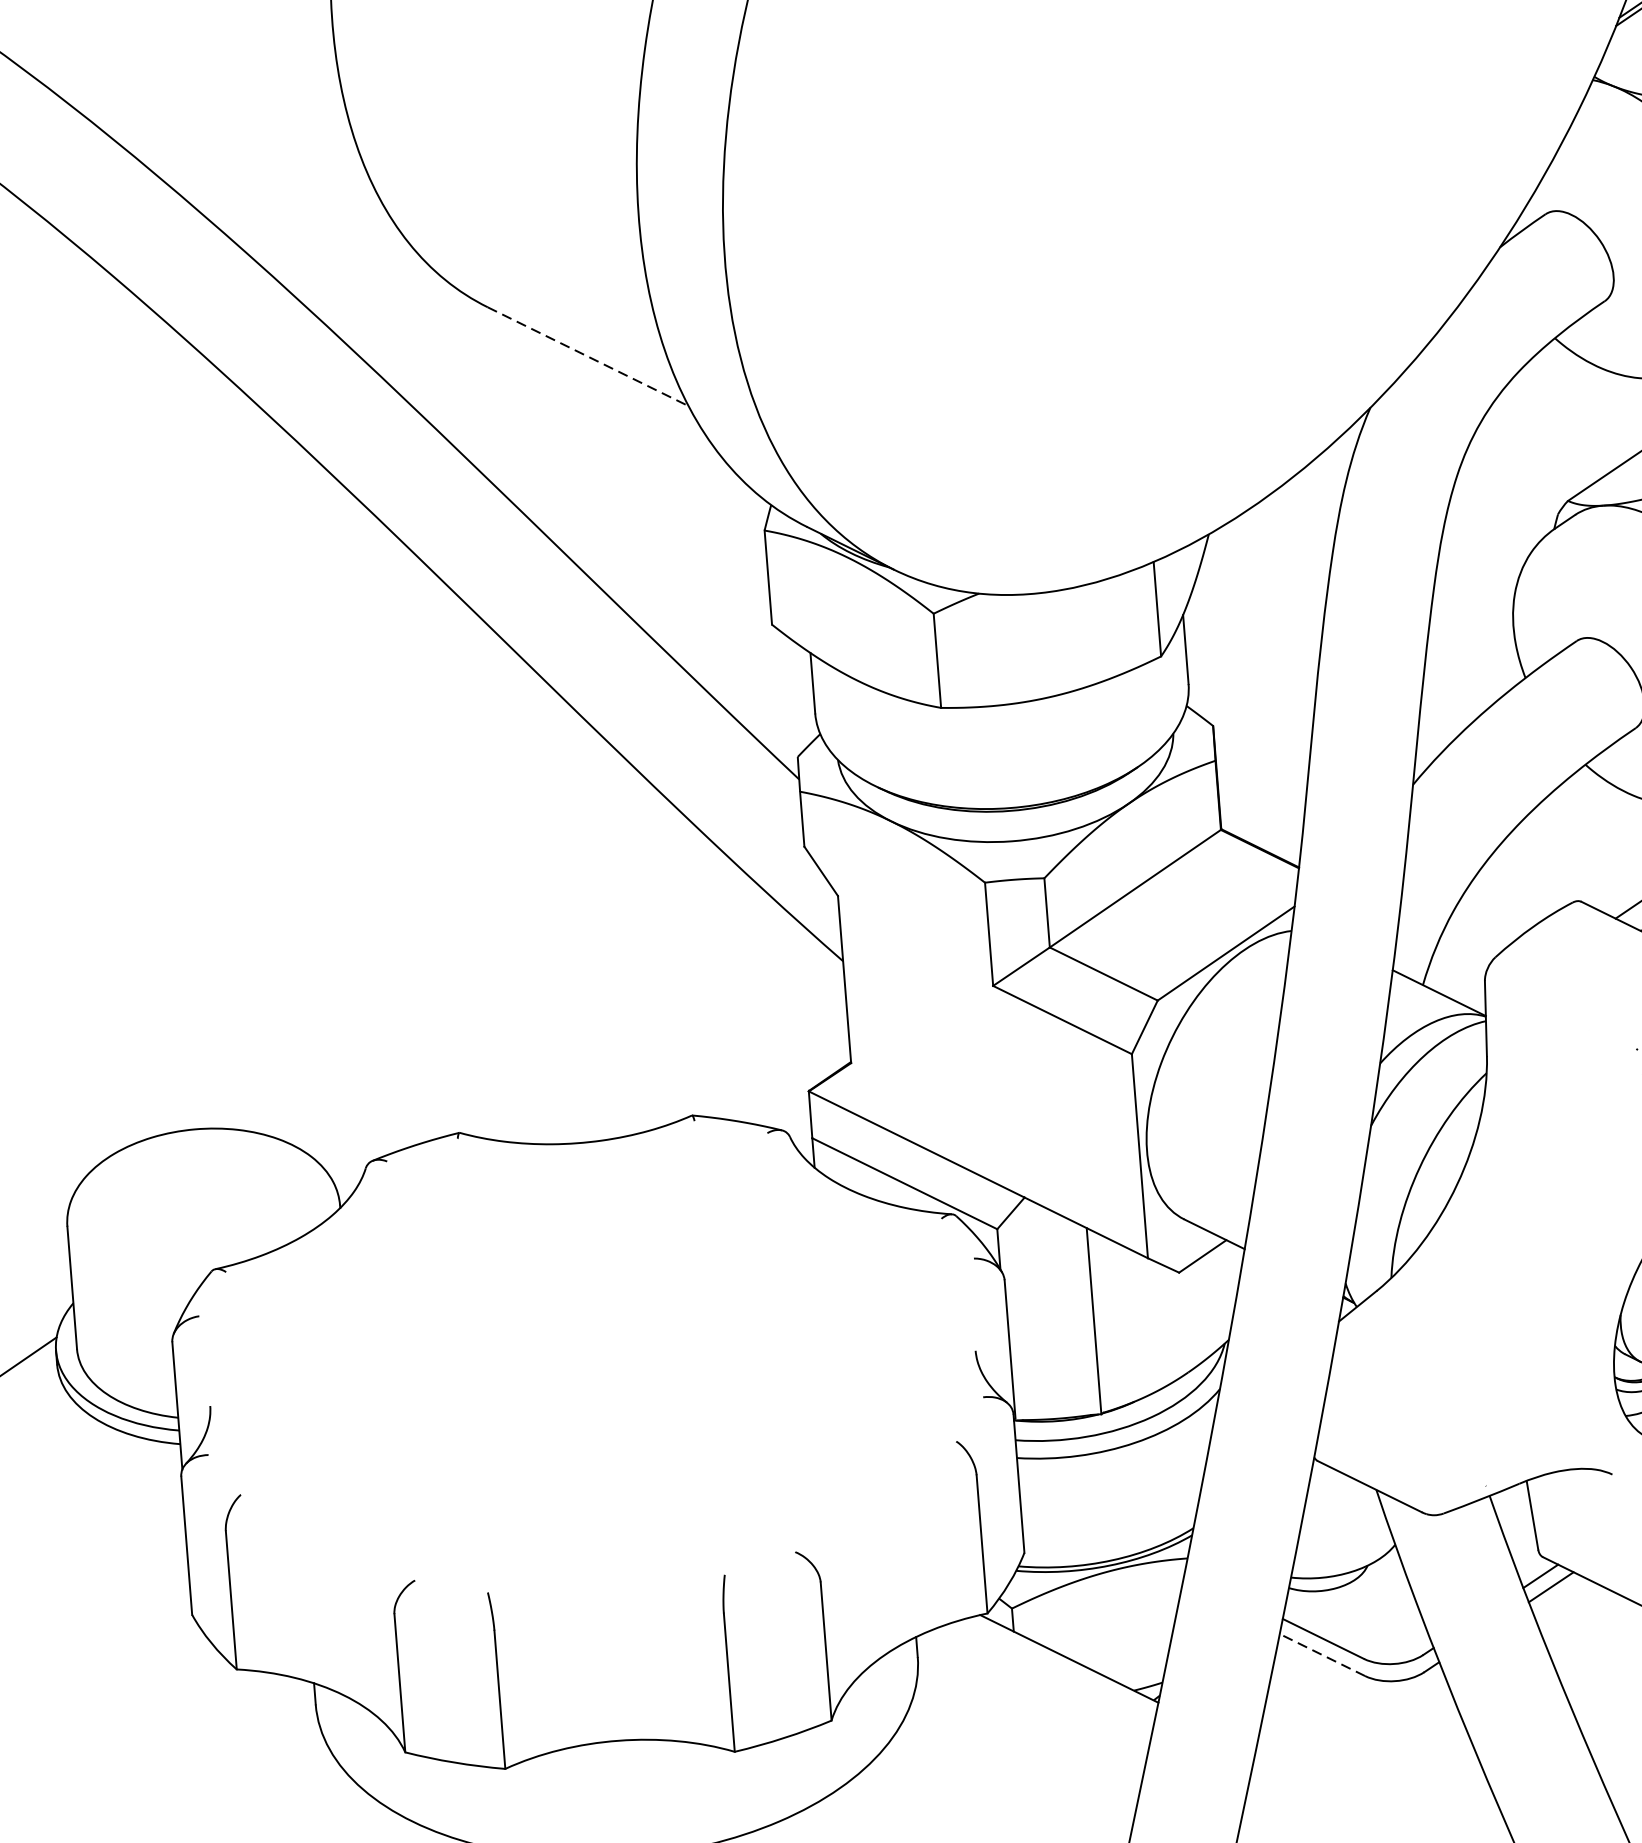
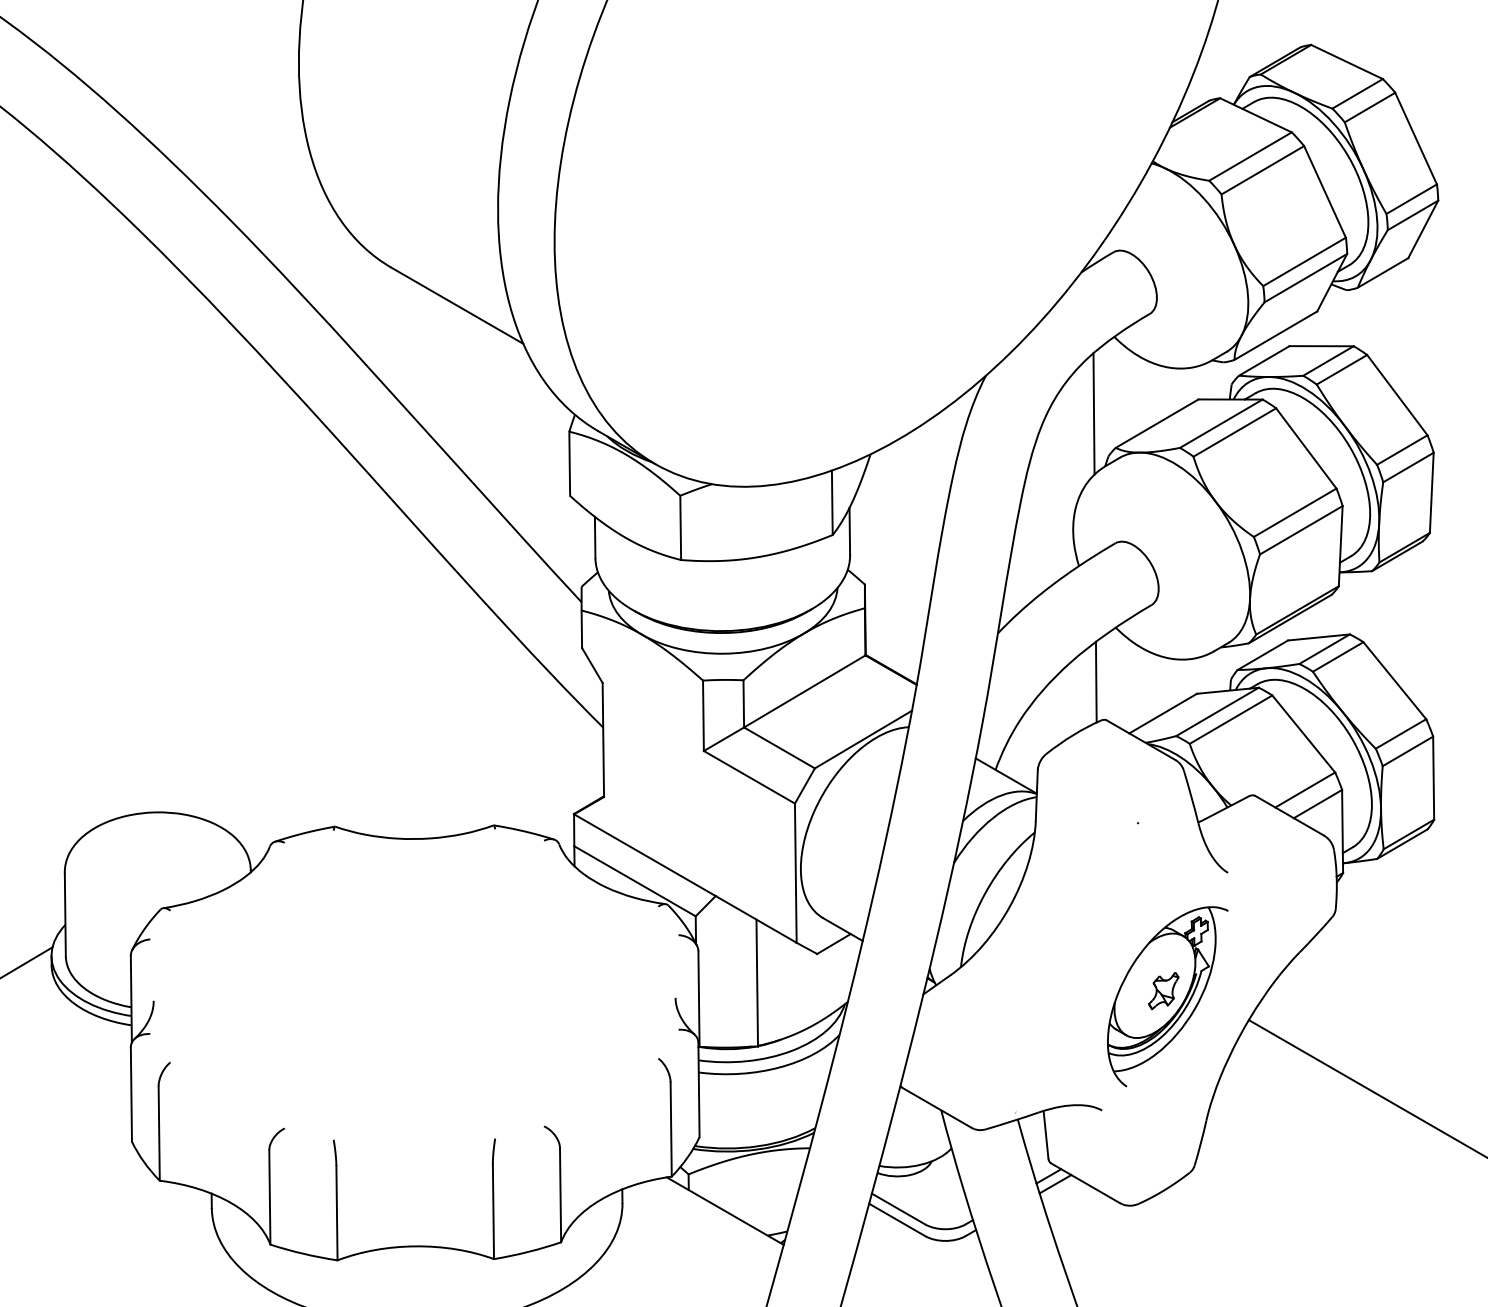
line: (588, 357) -> (457, 306), dashed -> solid
line: (1531, 452) -> (1093, 413), added
line: (1560, 845) -> (1095, 681), added
line: (1321, 1654) -> (896, 1219), dashed -> solid

